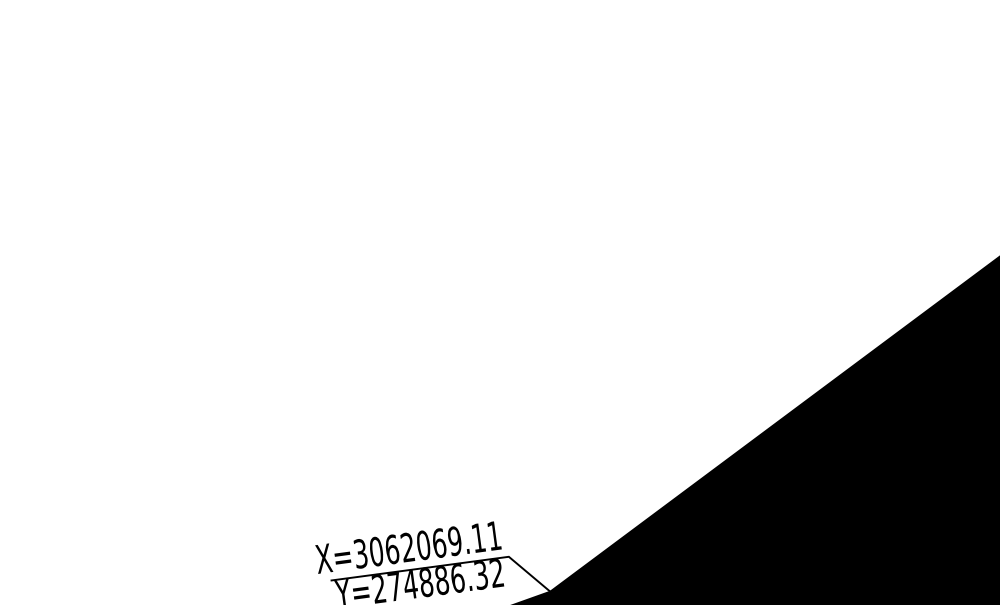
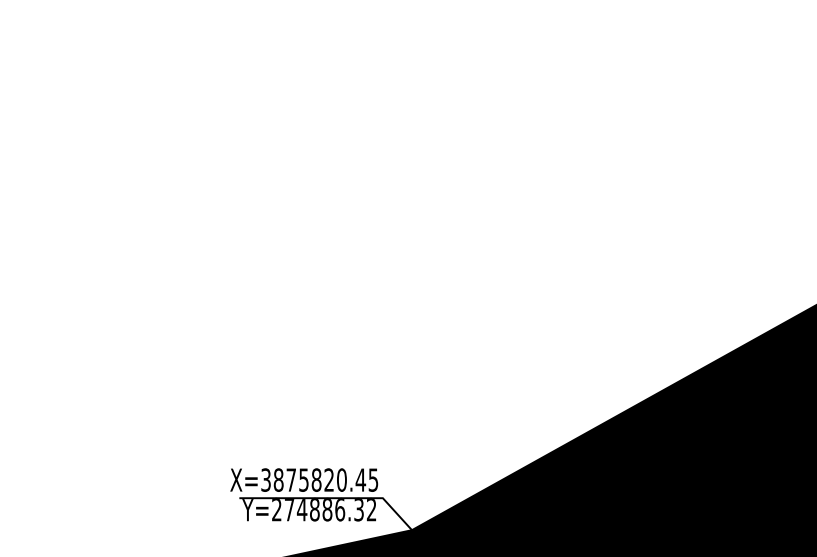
text: (434, 543) -> (325, 479), X=3062069.11 -> X=3875820.45

